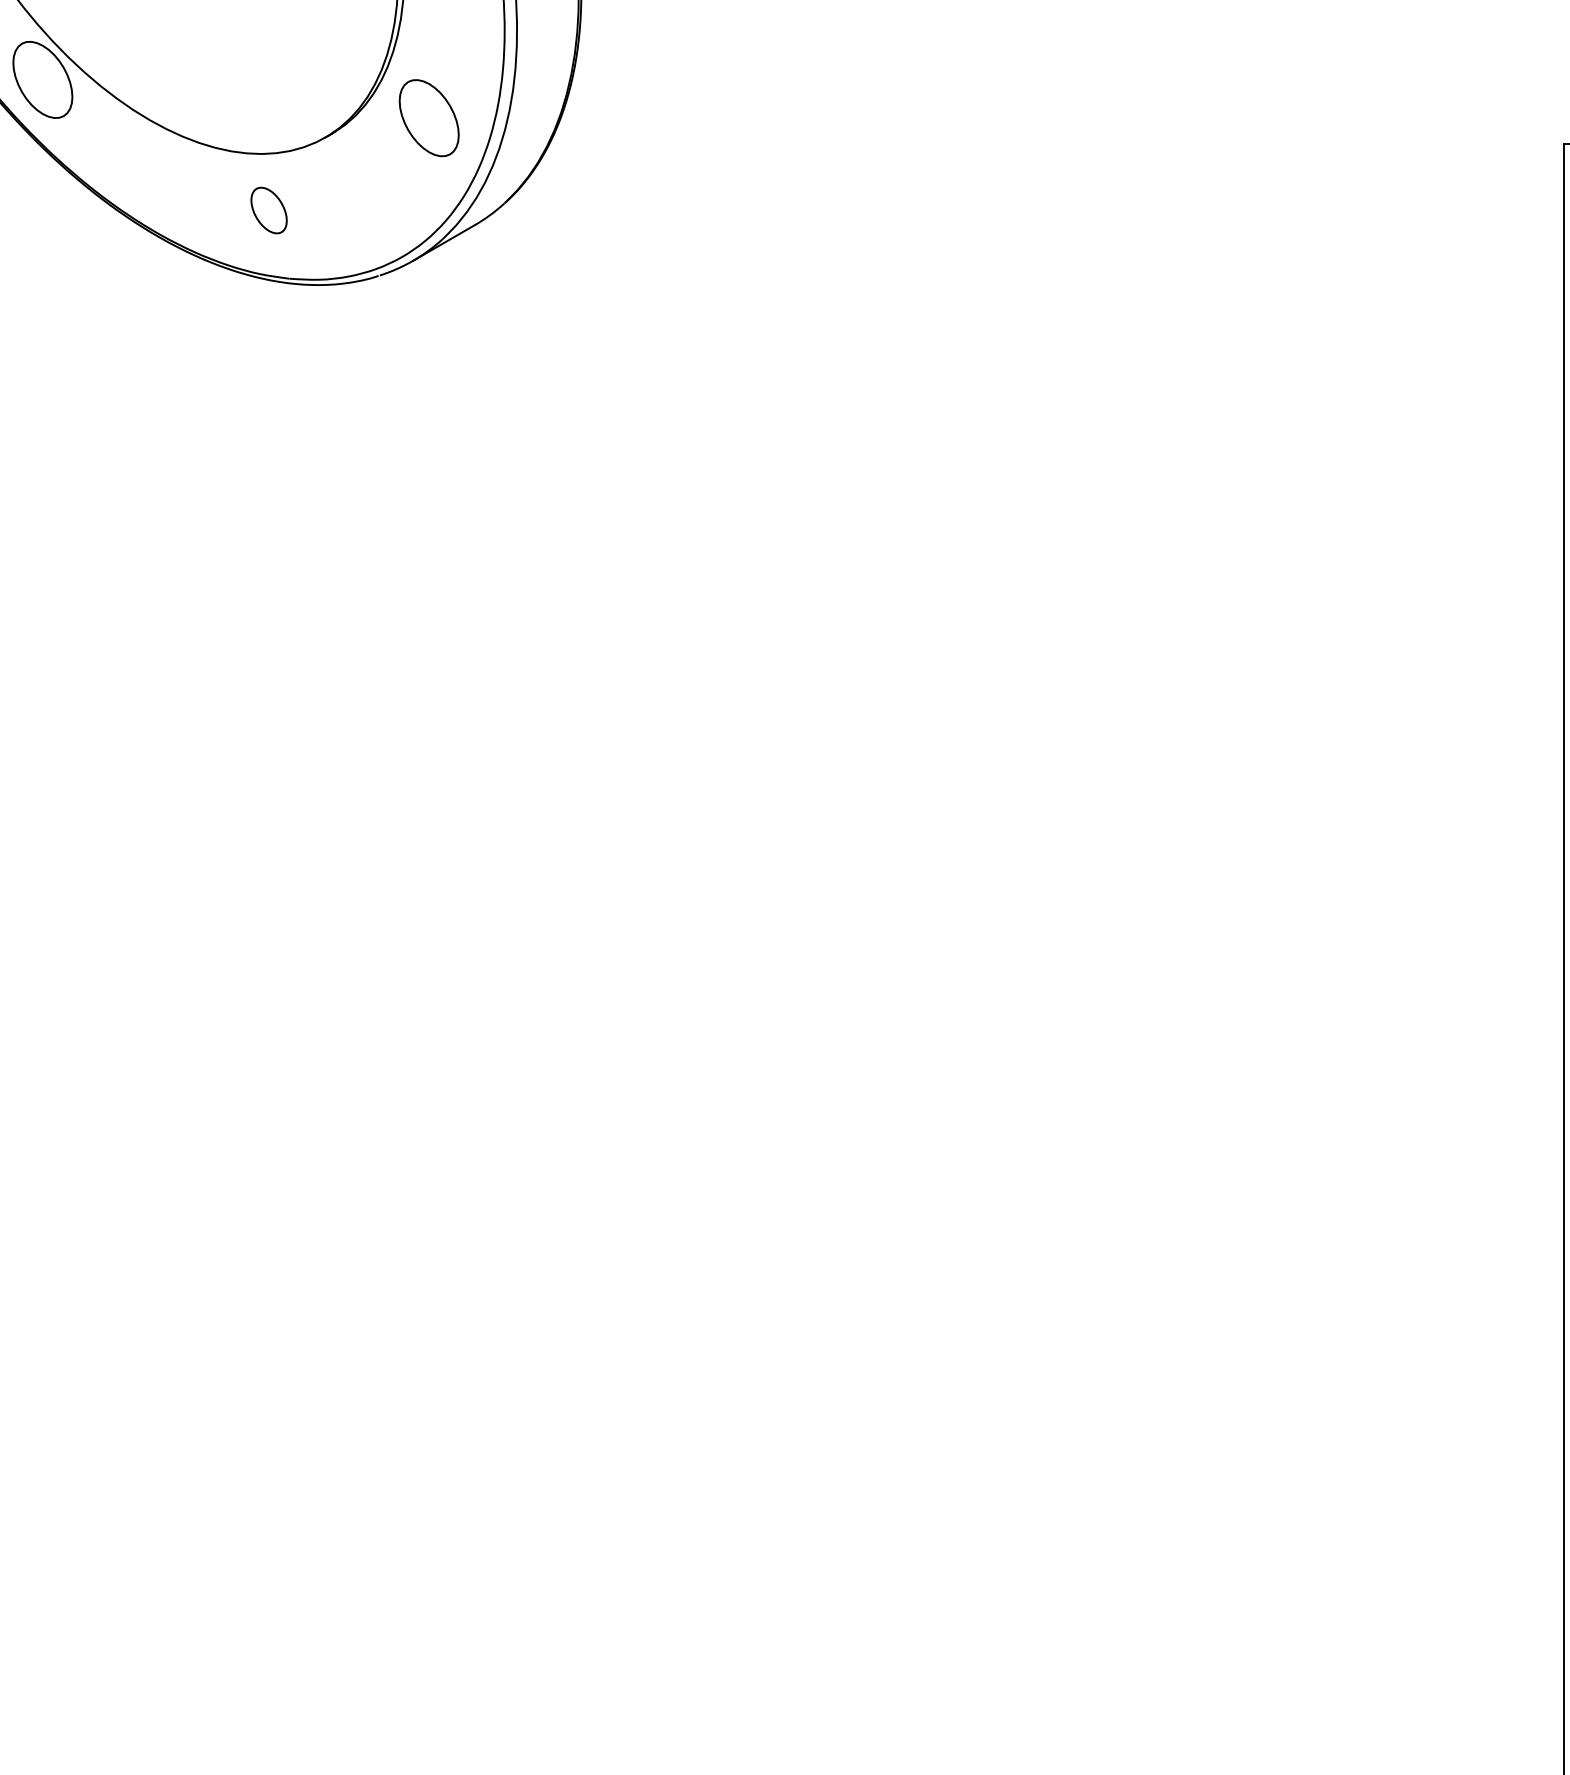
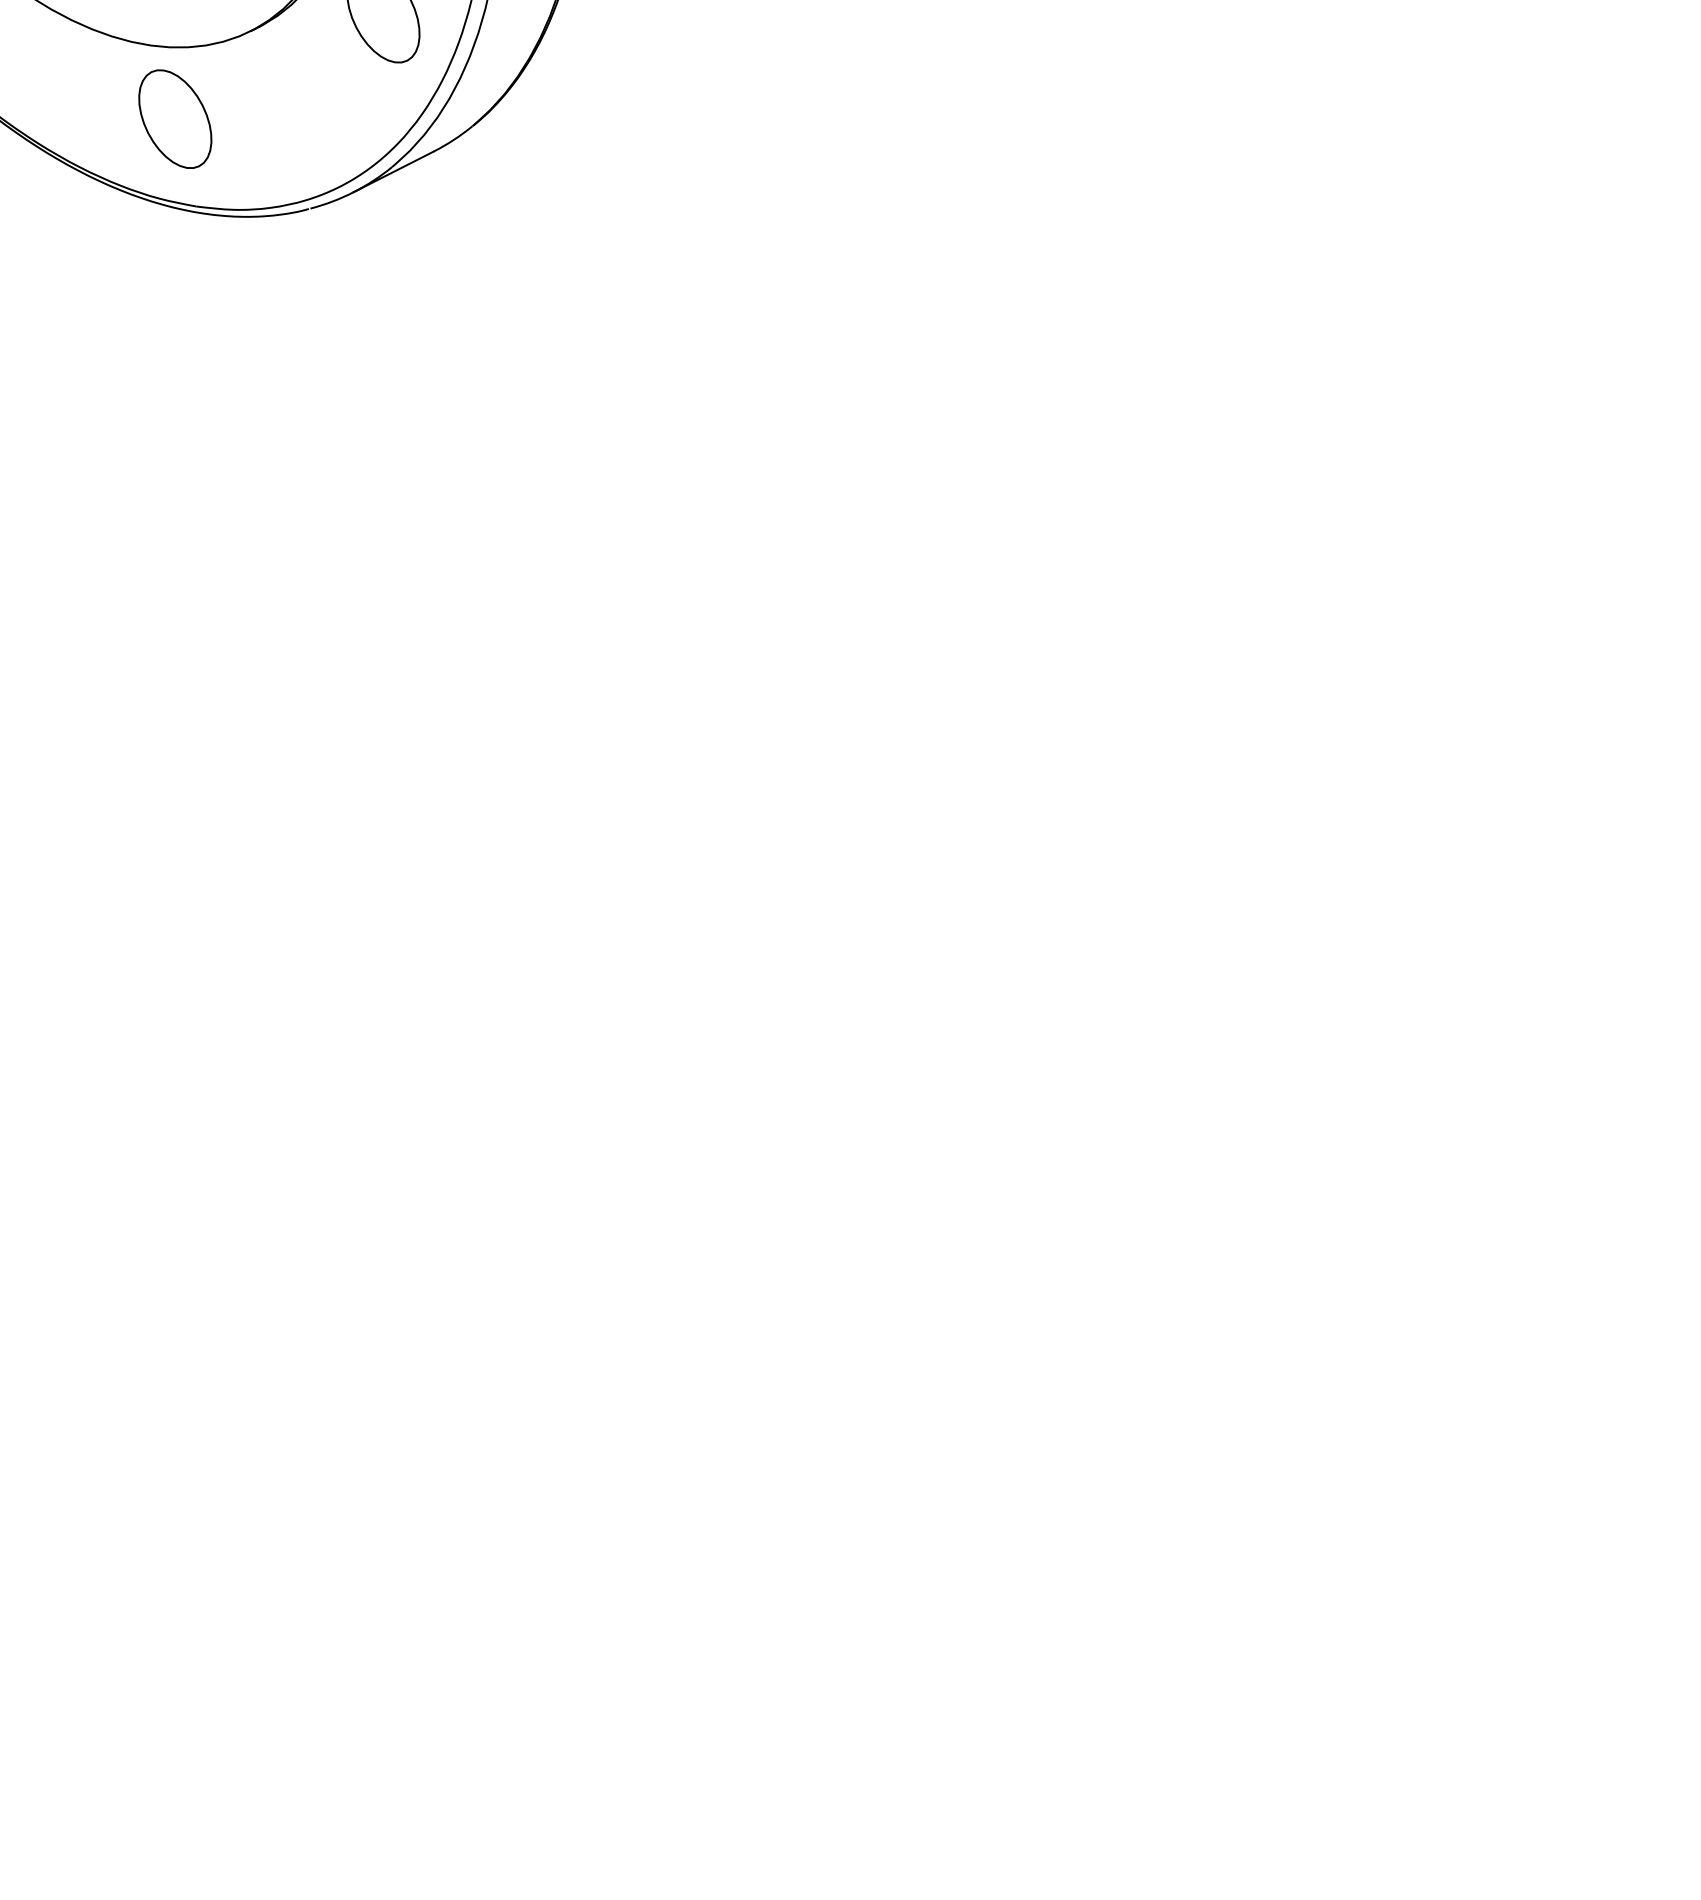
part: (268, 210) -> (174, 119), size x1.67

